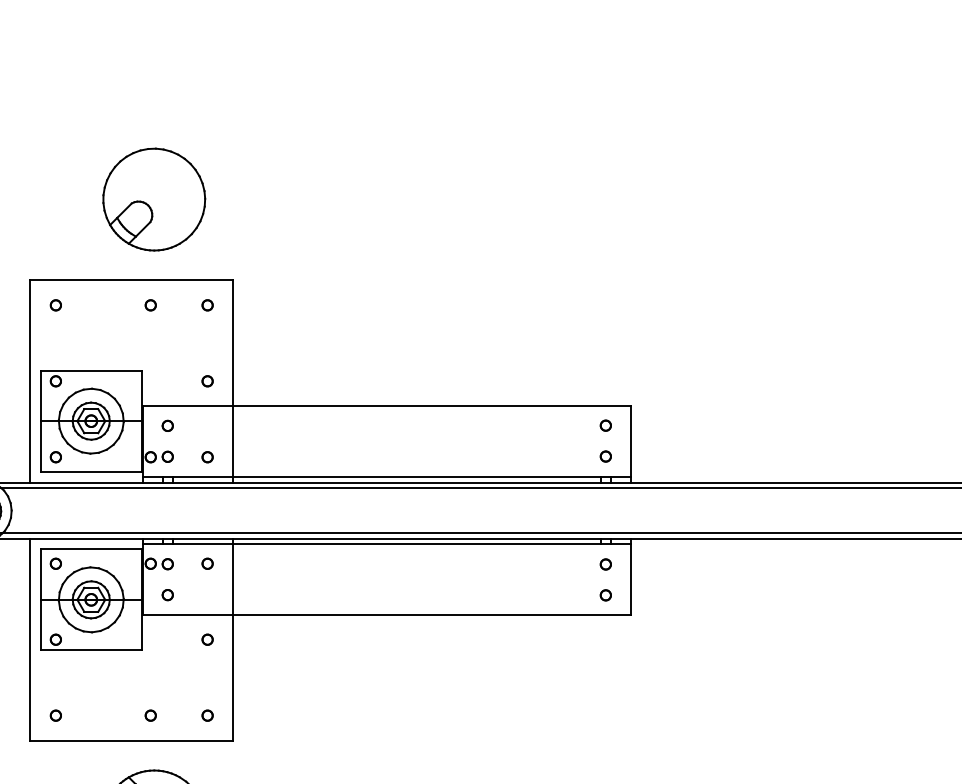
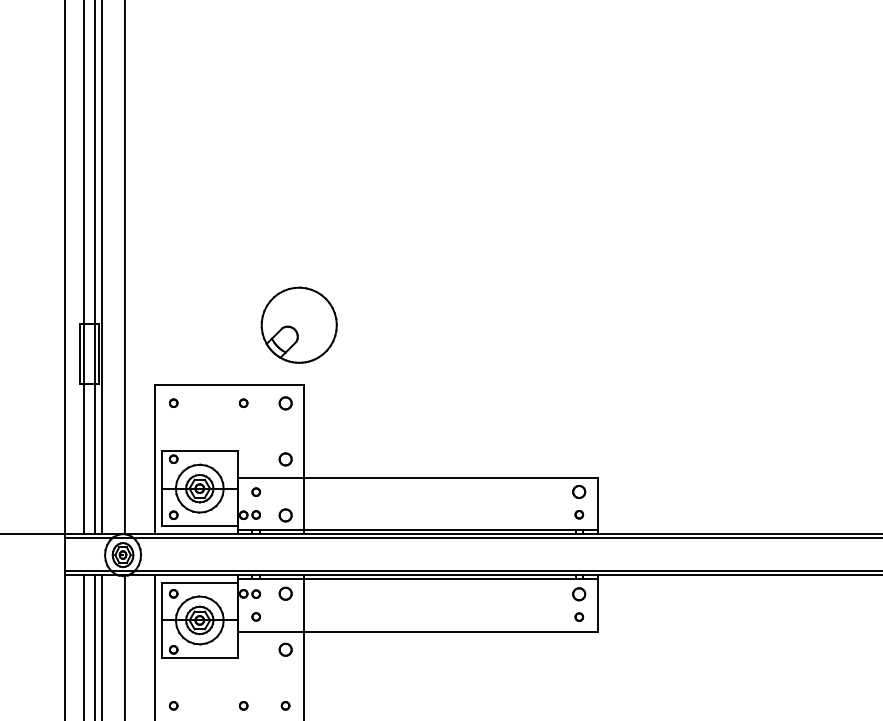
part: (153, 198) -> (298, 324), moved
part: (207, 304) -> (285, 402), size x1.6
part: (207, 380) -> (285, 458), size x1.6
part: (606, 425) -> (579, 491), size x1.6
part: (207, 456) -> (285, 514), size x1.6
part: (207, 563) -> (285, 593), size x1.6
part: (606, 564) -> (579, 594), size x1.6
part: (207, 639) -> (285, 649), size x1.6

